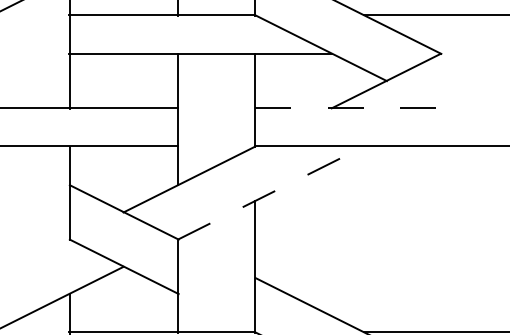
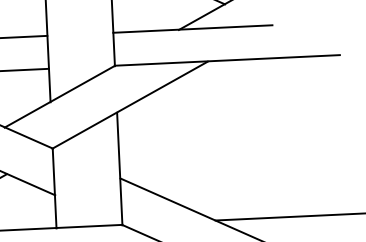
line: (348, 108) -> (193, 29), dashed -> solid
line: (270, 193) -> (129, 105), dashed -> solid

